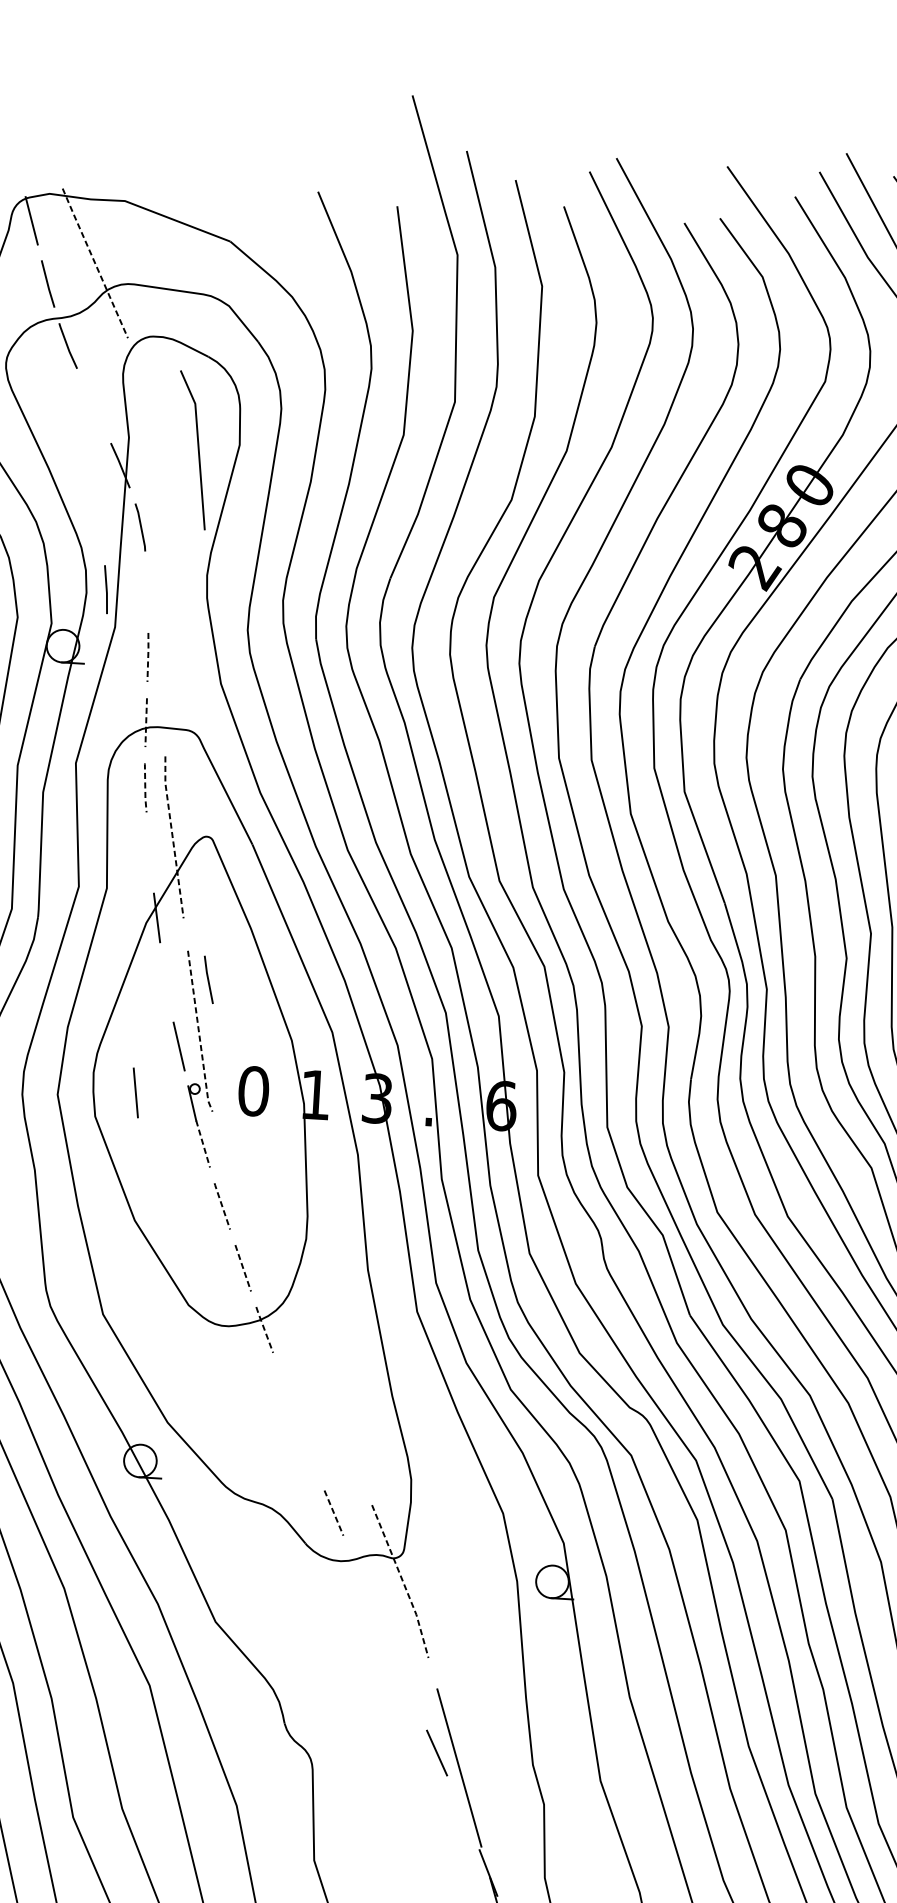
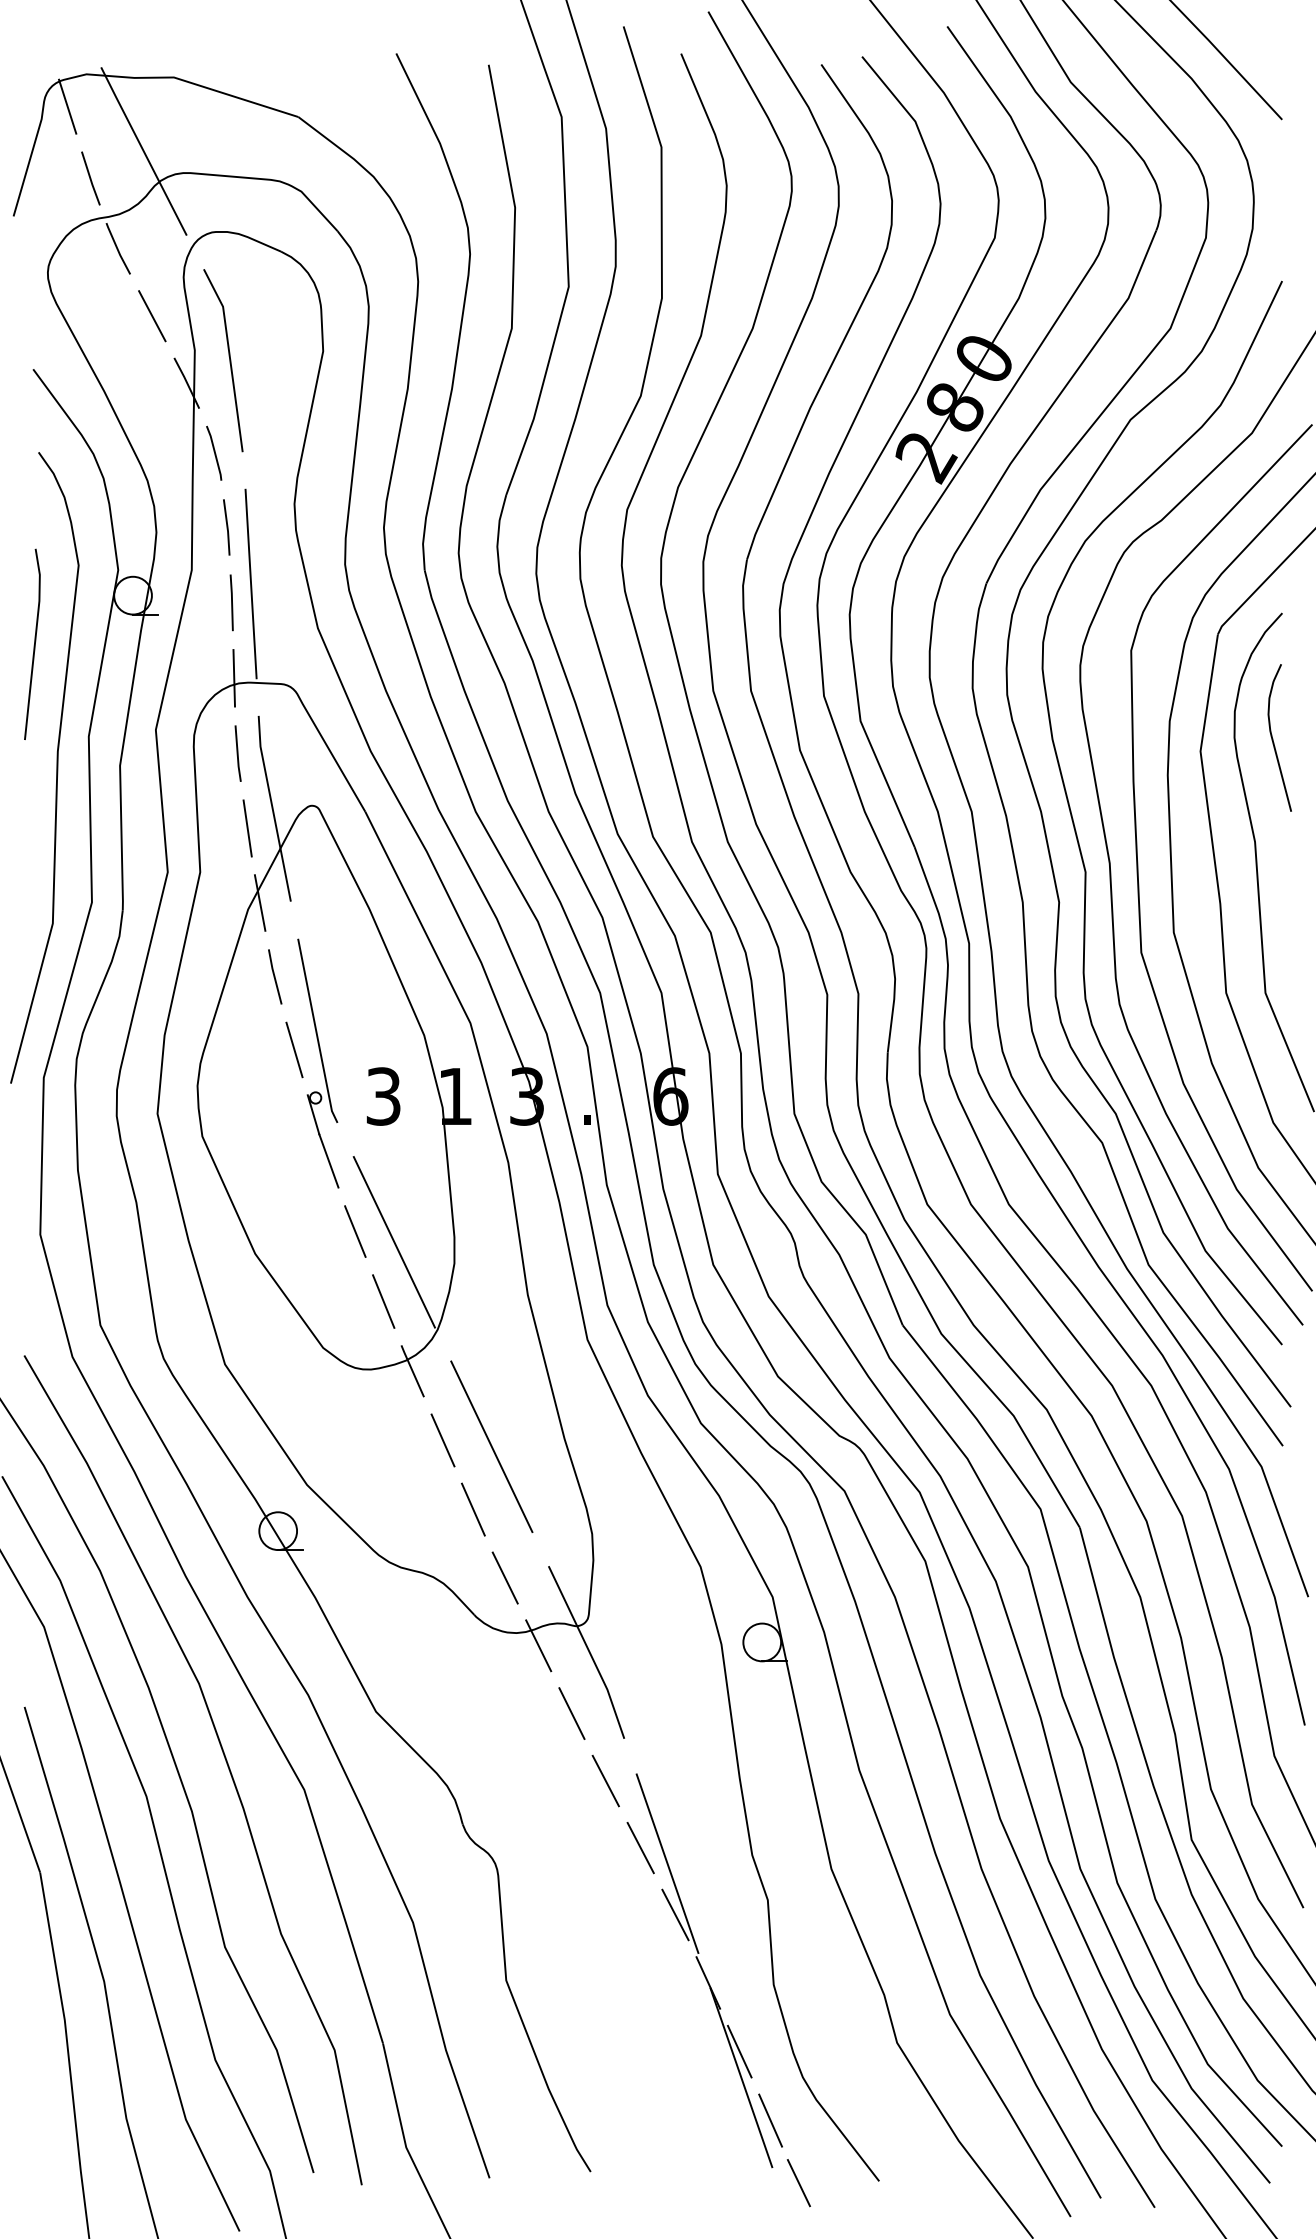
line: (94, 263) -> (143, 151), dashed -> solid
line: (94, 406) -> (152, 316), added
line: (198, 450) -> (229, 360), moved
line: (105, 589) -> (226, 527), moved
line: (165, 641) -> (250, 583), added
line: (148, 657) -> (232, 602), dashed -> solid
line: (146, 722) -> (234, 678), dashed -> solid
line: (145, 787) -> (237, 753), dashed -> solid
line: (172, 837) -> (272, 808), dashed -> solid
line: (209, 979) -> (275, 976), moved
line: (199, 1032) -> (316, 1032), dashed -> solid
text: (253, 1091) -> (383, 1096), 0 -> 3
line: (135, 1092) -> (247, 828), moved
line: (203, 1144) -> (329, 1161), dashed -> solid
line: (222, 1206) -> (355, 1231), dashed -> solid
line: (254, 1217) -> (393, 1242), added
line: (243, 1269) -> (383, 1302), dashed -> solid
line: (264, 1329) -> (412, 1370), dashed -> solid
line: (286, 1391) -> (442, 1440), added
line: (328, 1398) -> (491, 1446), added
line: (310, 1452) -> (473, 1509), added
line: (334, 1513) -> (505, 1578), dashed -> solid
line: (359, 1573) -> (538, 1645), added
line: (402, 1580) -> (589, 1651), dashed -> solid
line: (384, 1633) -> (571, 1713), added
line: (410, 1693) -> (605, 1780), added
line: (463, 1812) -> (675, 1914), added

